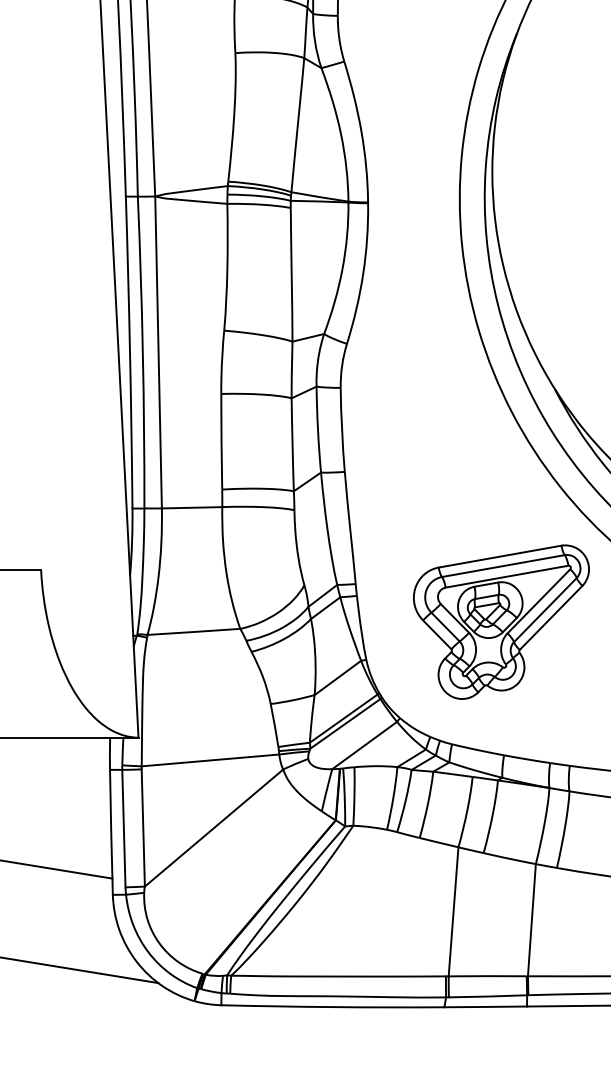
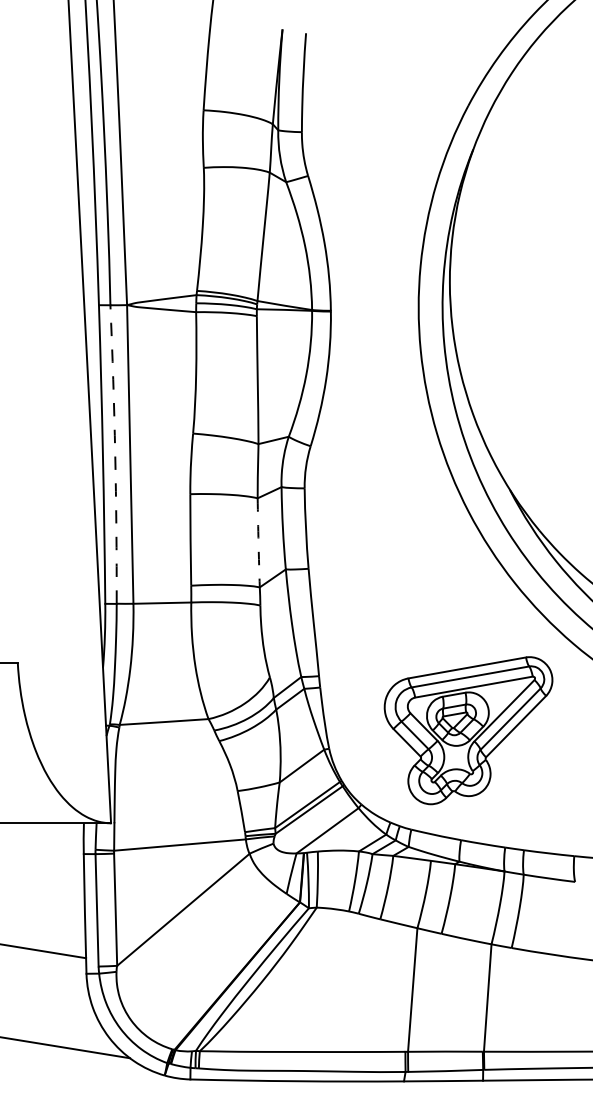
arc: (143, 352) -> (115, 454), solid -> dashed
arc: (292, 444) -> (258, 542), solid -> dashed
part: (501, 621) -> (468, 730), moved

